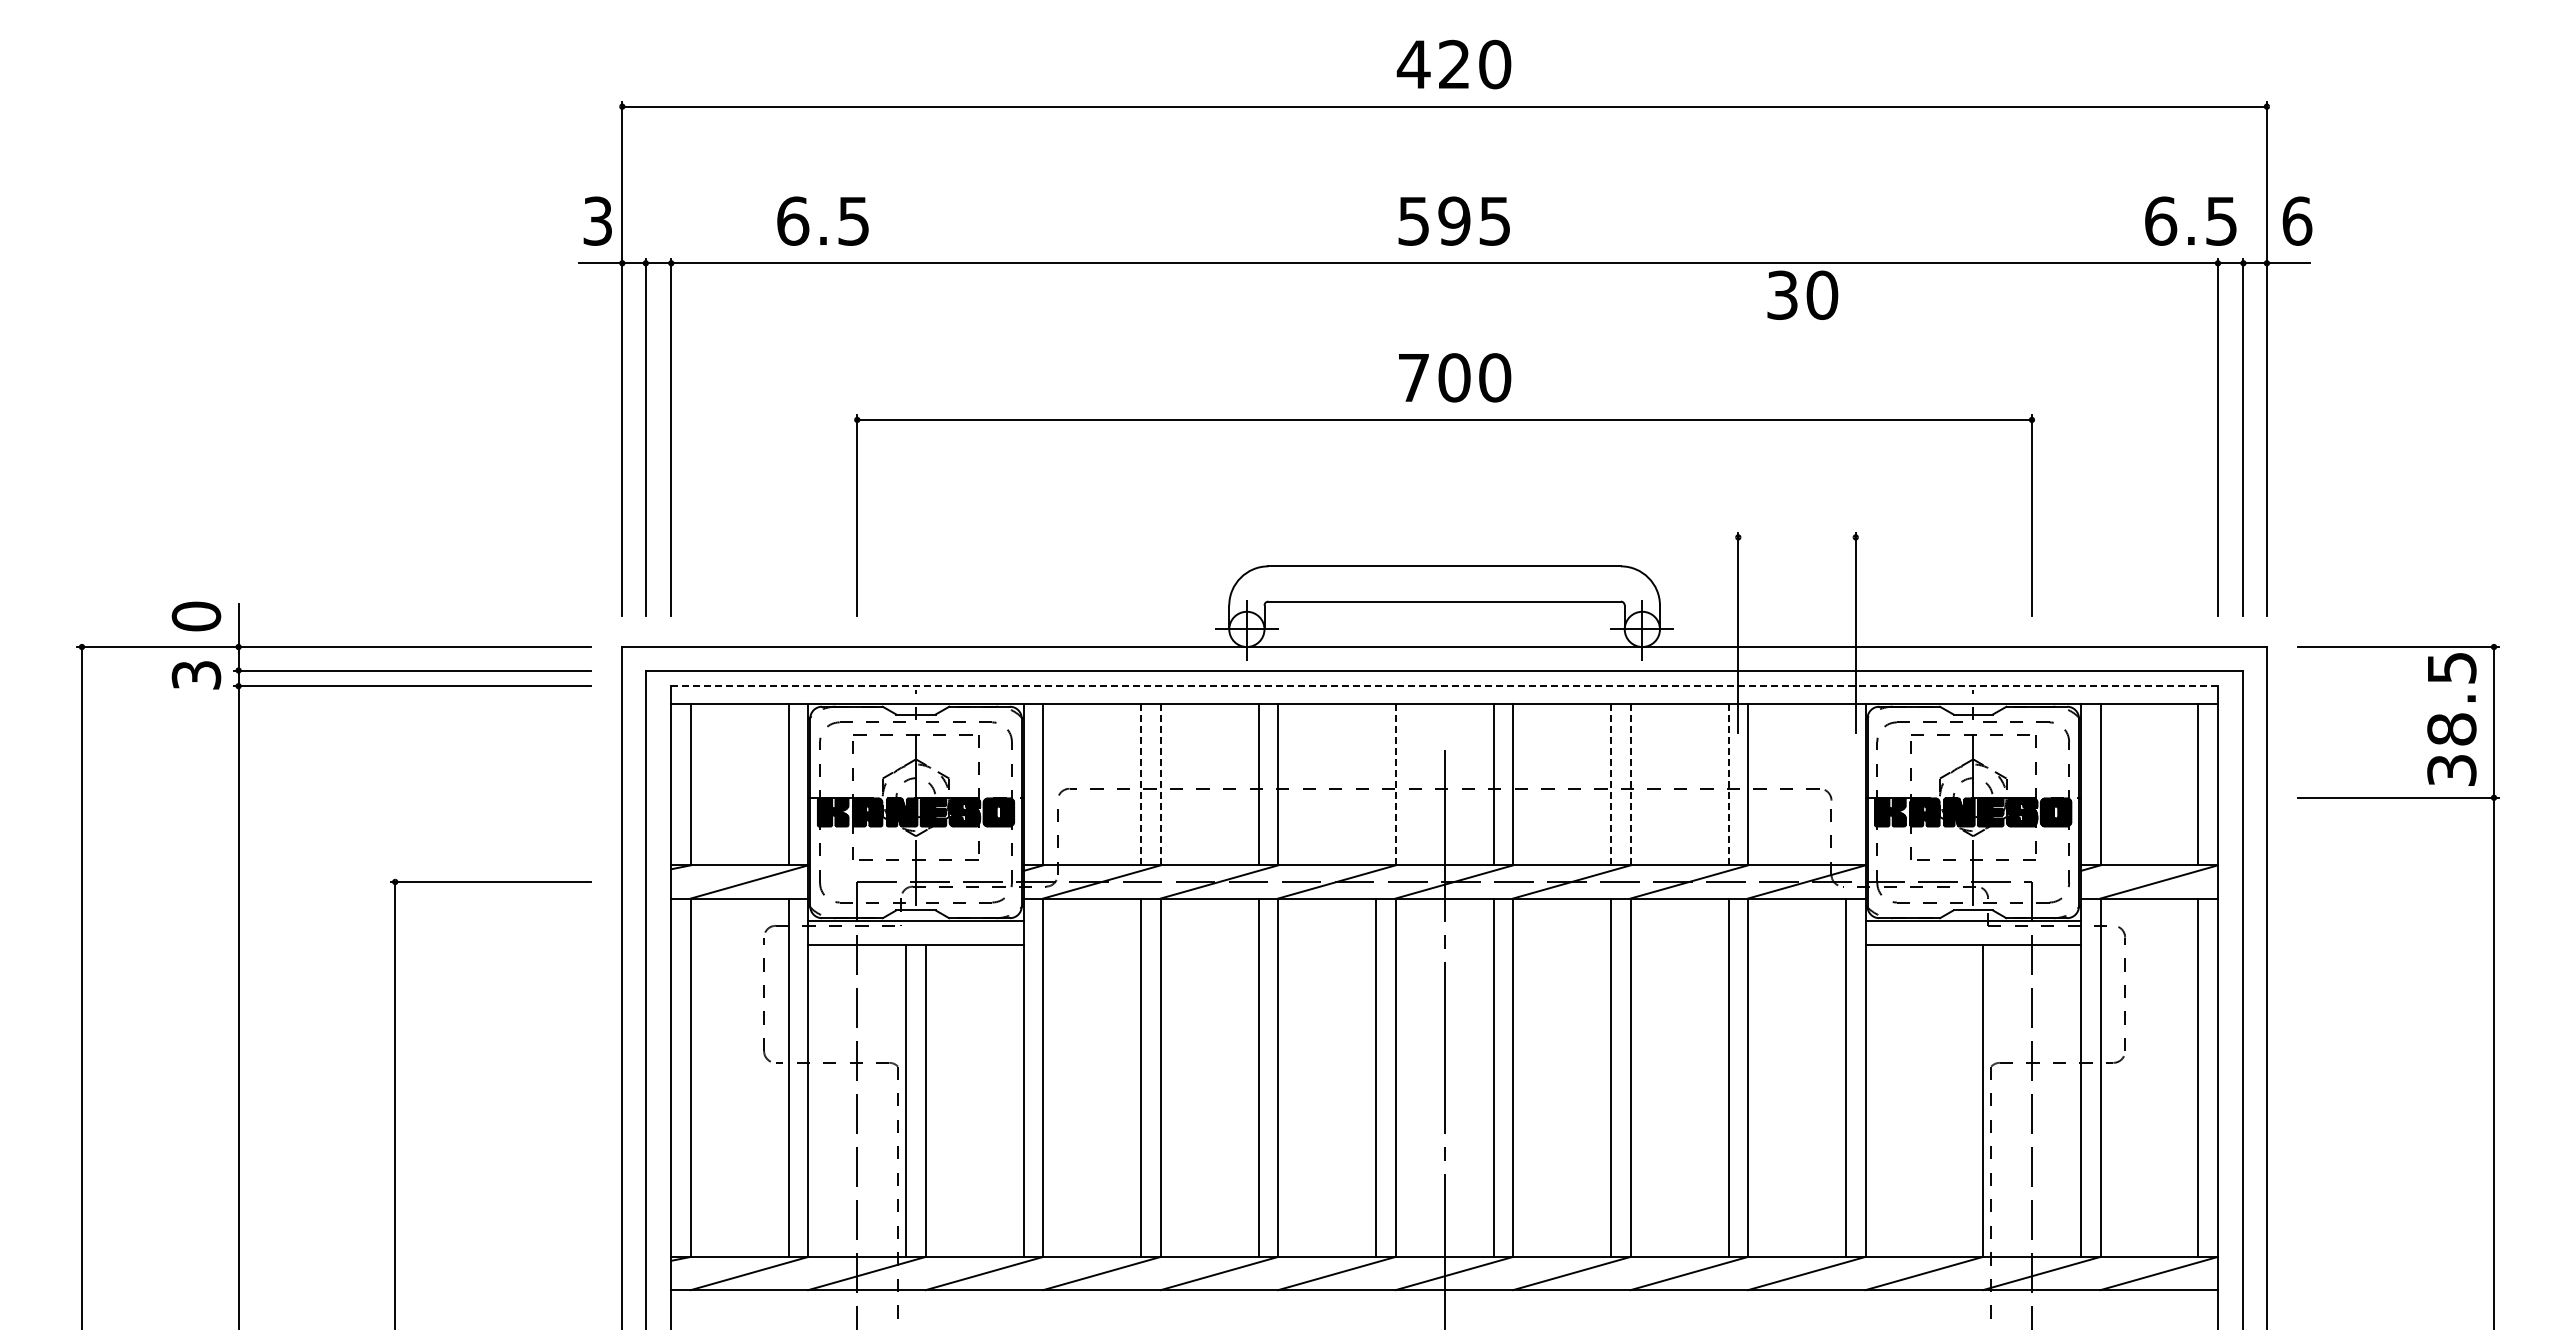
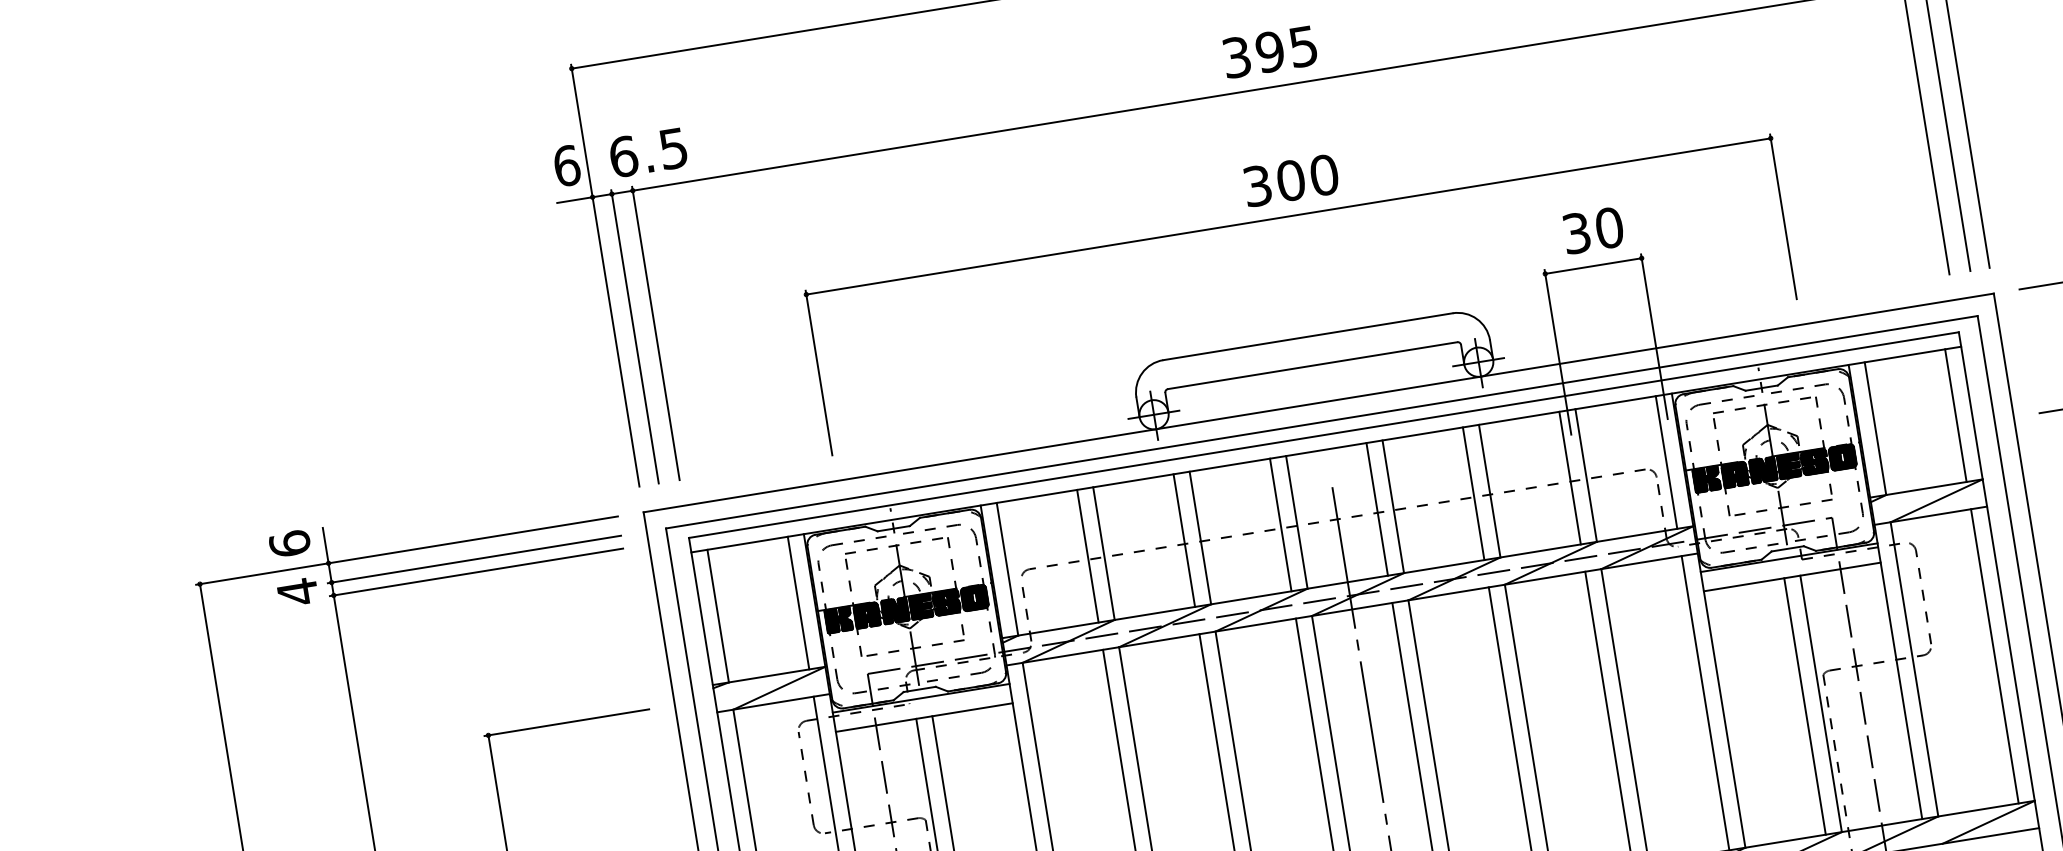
text: (597, 220) -> (566, 165), 3 -> 6
text: (822, 220) -> (647, 152), moved
text: (1414, 220) -> (1237, 56), 595 -> 395
text: (1802, 294) -> (1593, 230), moved
text: (1413, 377) -> (1257, 185), 700 -> 300
line: (1796, 537) -> (1593, 266), added
text: (196, 616) -> (289, 543), 0 -> 6
text: (196, 675) -> (297, 592), 3 -> 4
line: (1445, 686) -> (1324, 435), dashed -> solid
line: (1141, 784) -> (1088, 556), dashed -> solid
line: (1160, 784) -> (1103, 553), dashed -> solid
line: (1376, 784) -> (1281, 524), added
line: (1395, 784) -> (1296, 522), dashed -> solid
line: (1611, 784) -> (1474, 493), dashed -> solid
line: (1630, 784) -> (1489, 491), dashed -> solid
line: (1728, 784) -> (1570, 478), dashed -> solid
line: (1845, 784) -> (1666, 462), added
line: (1963, 1100) -> (1805, 706), added

